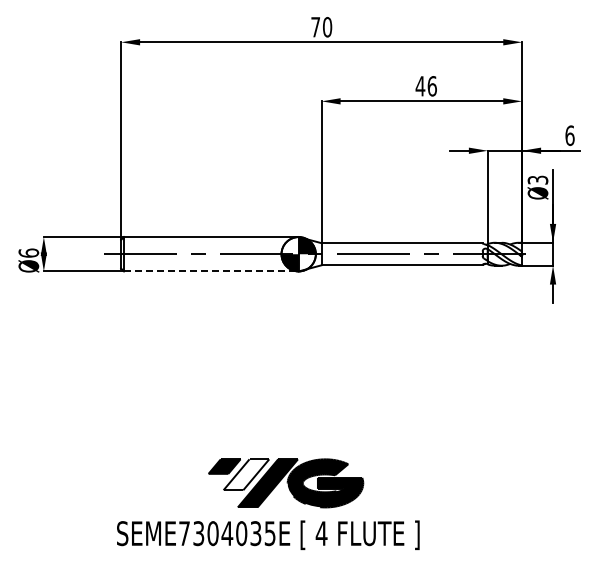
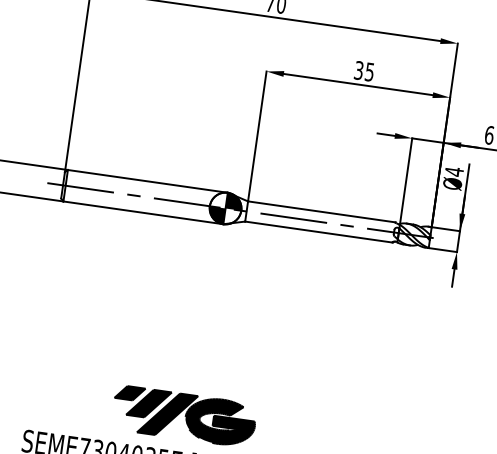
text: (425, 86) -> (363, 71), 46 -> 35
text: (537, 180) -> (453, 172), Ø3 -> Ø4
line: (211, 271) -> (143, 212), dashed -> solid
fill: (246, 474) -> (149, 403), added

